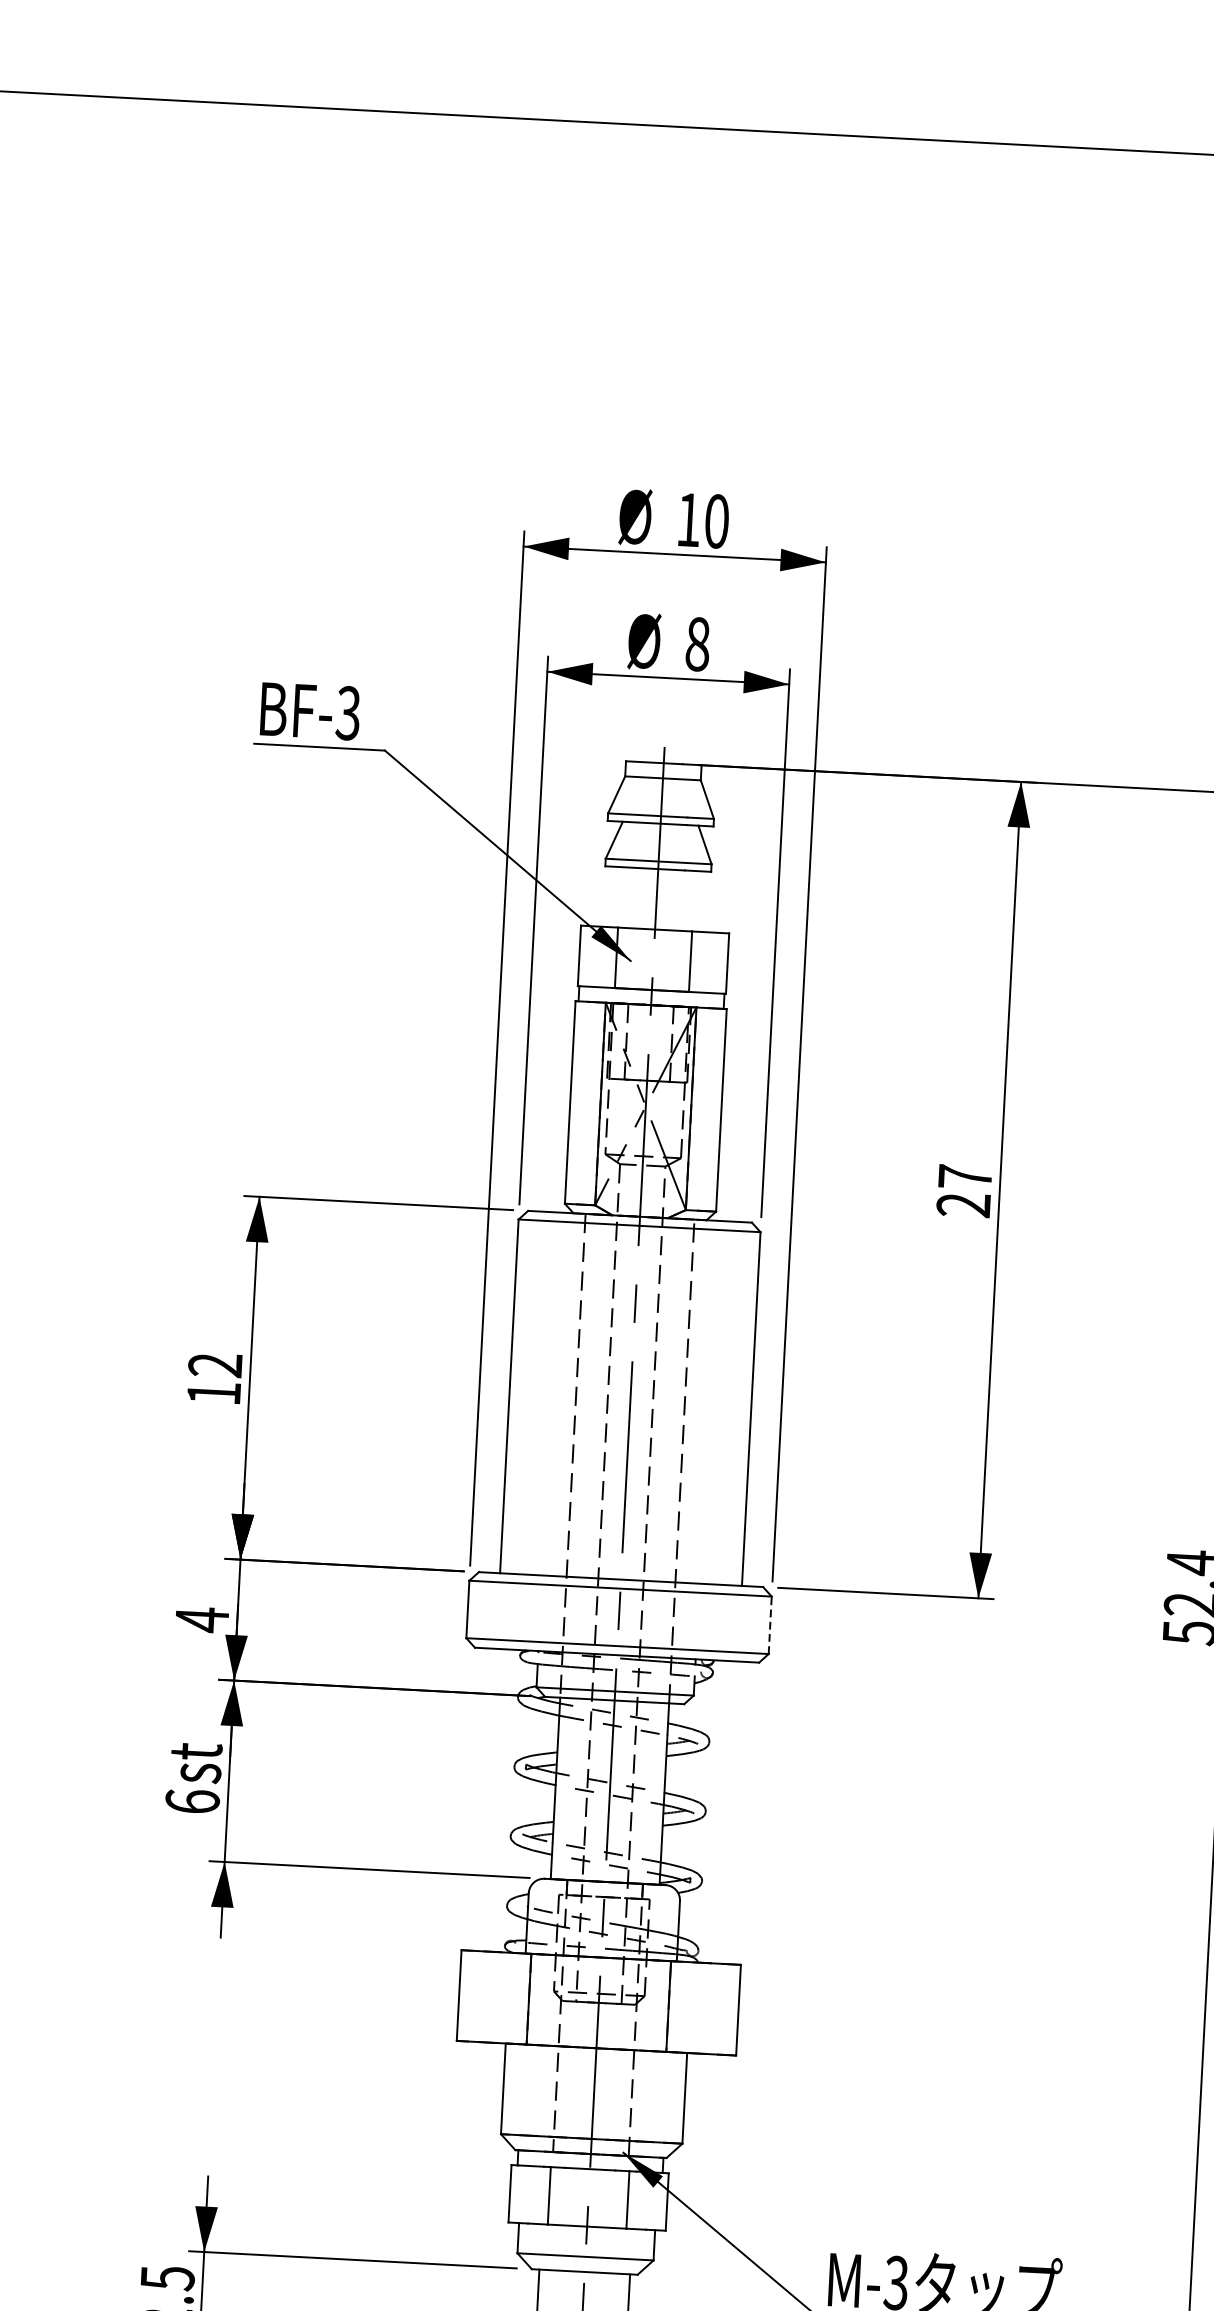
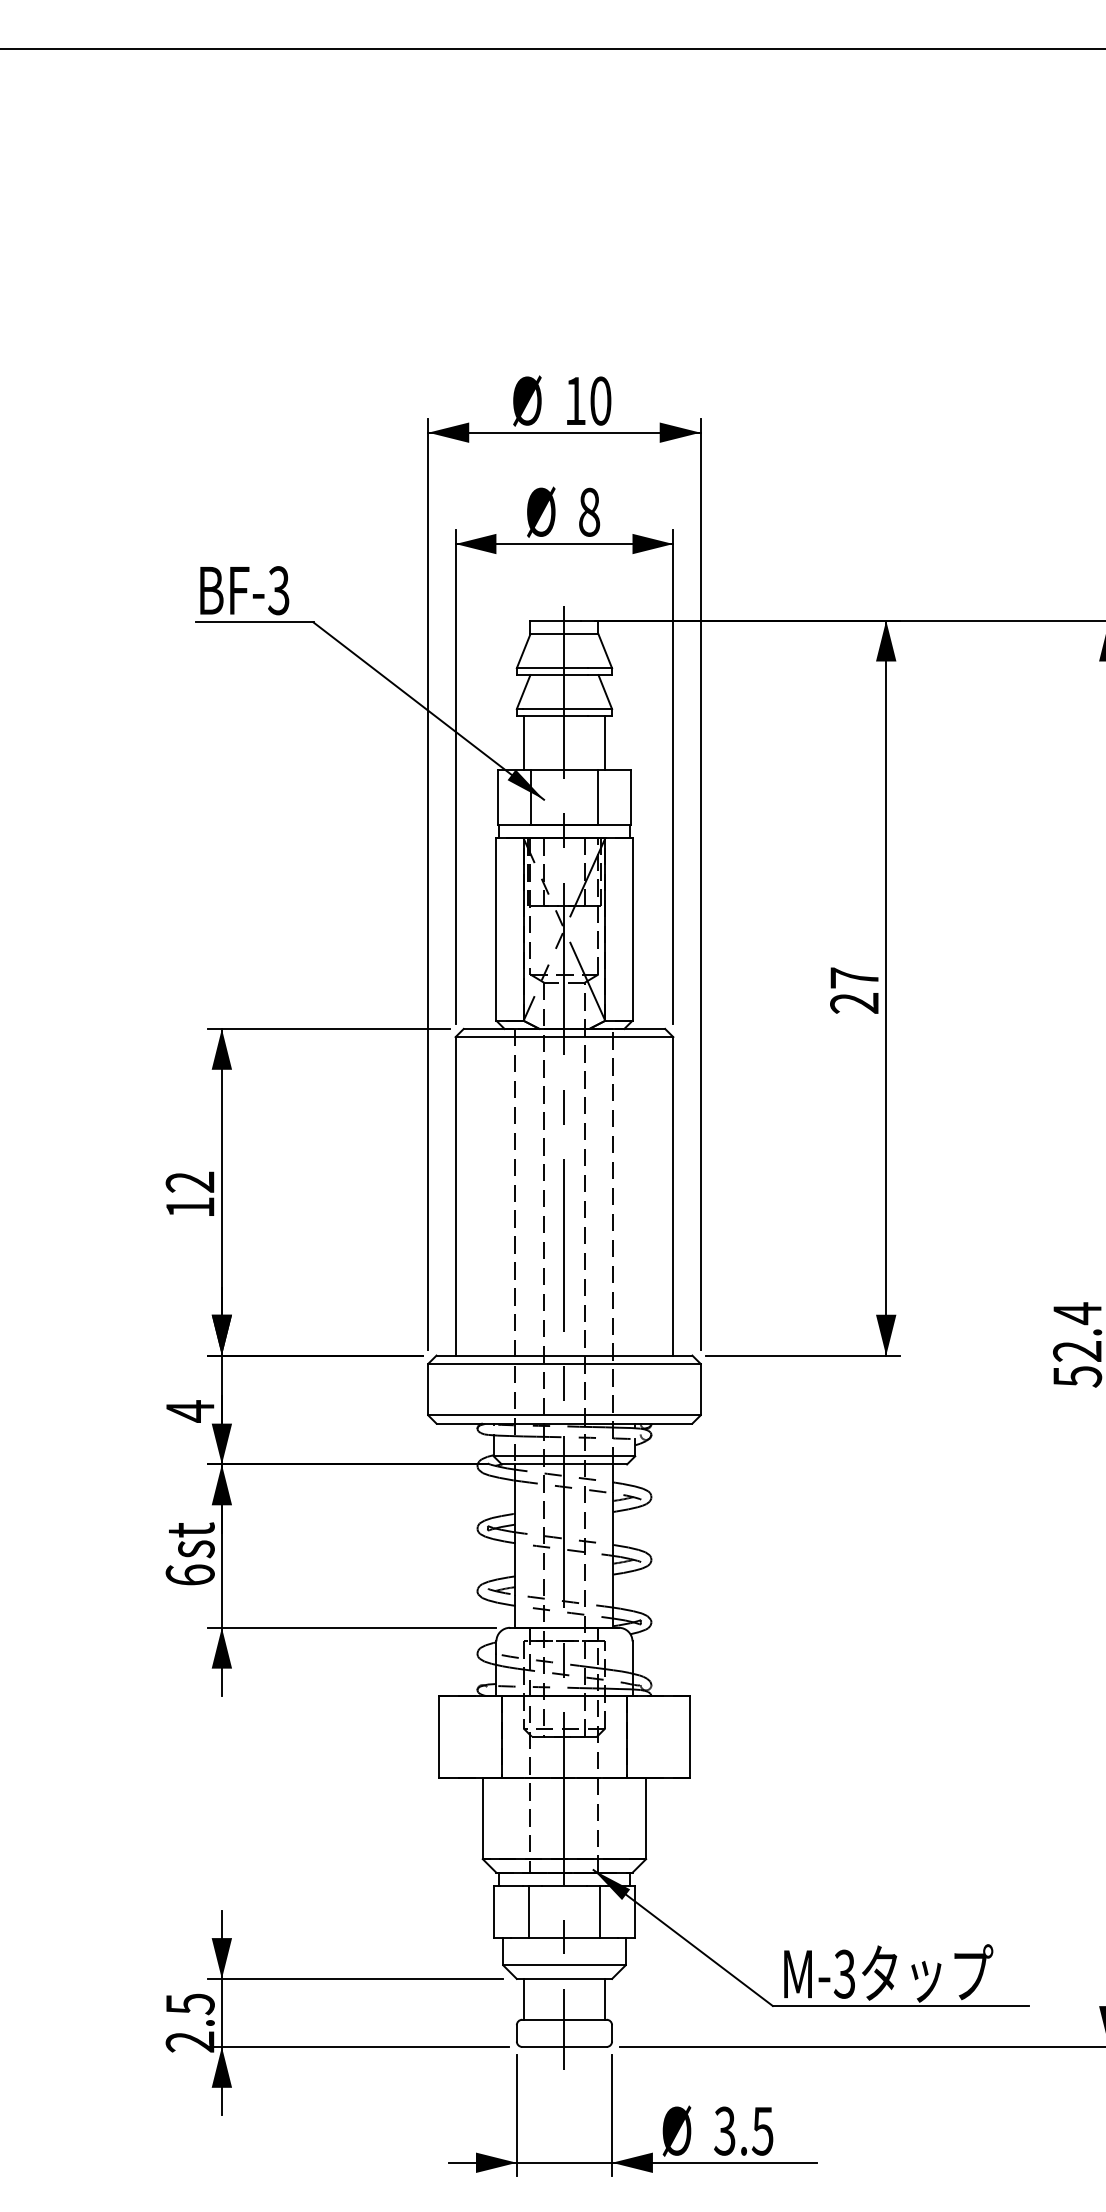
line: (611, 896) -> (523, 742), added
line: (702, 900) -> (605, 742), added
line: (770, 1625) -> (700, 1389), dashed -> solid

